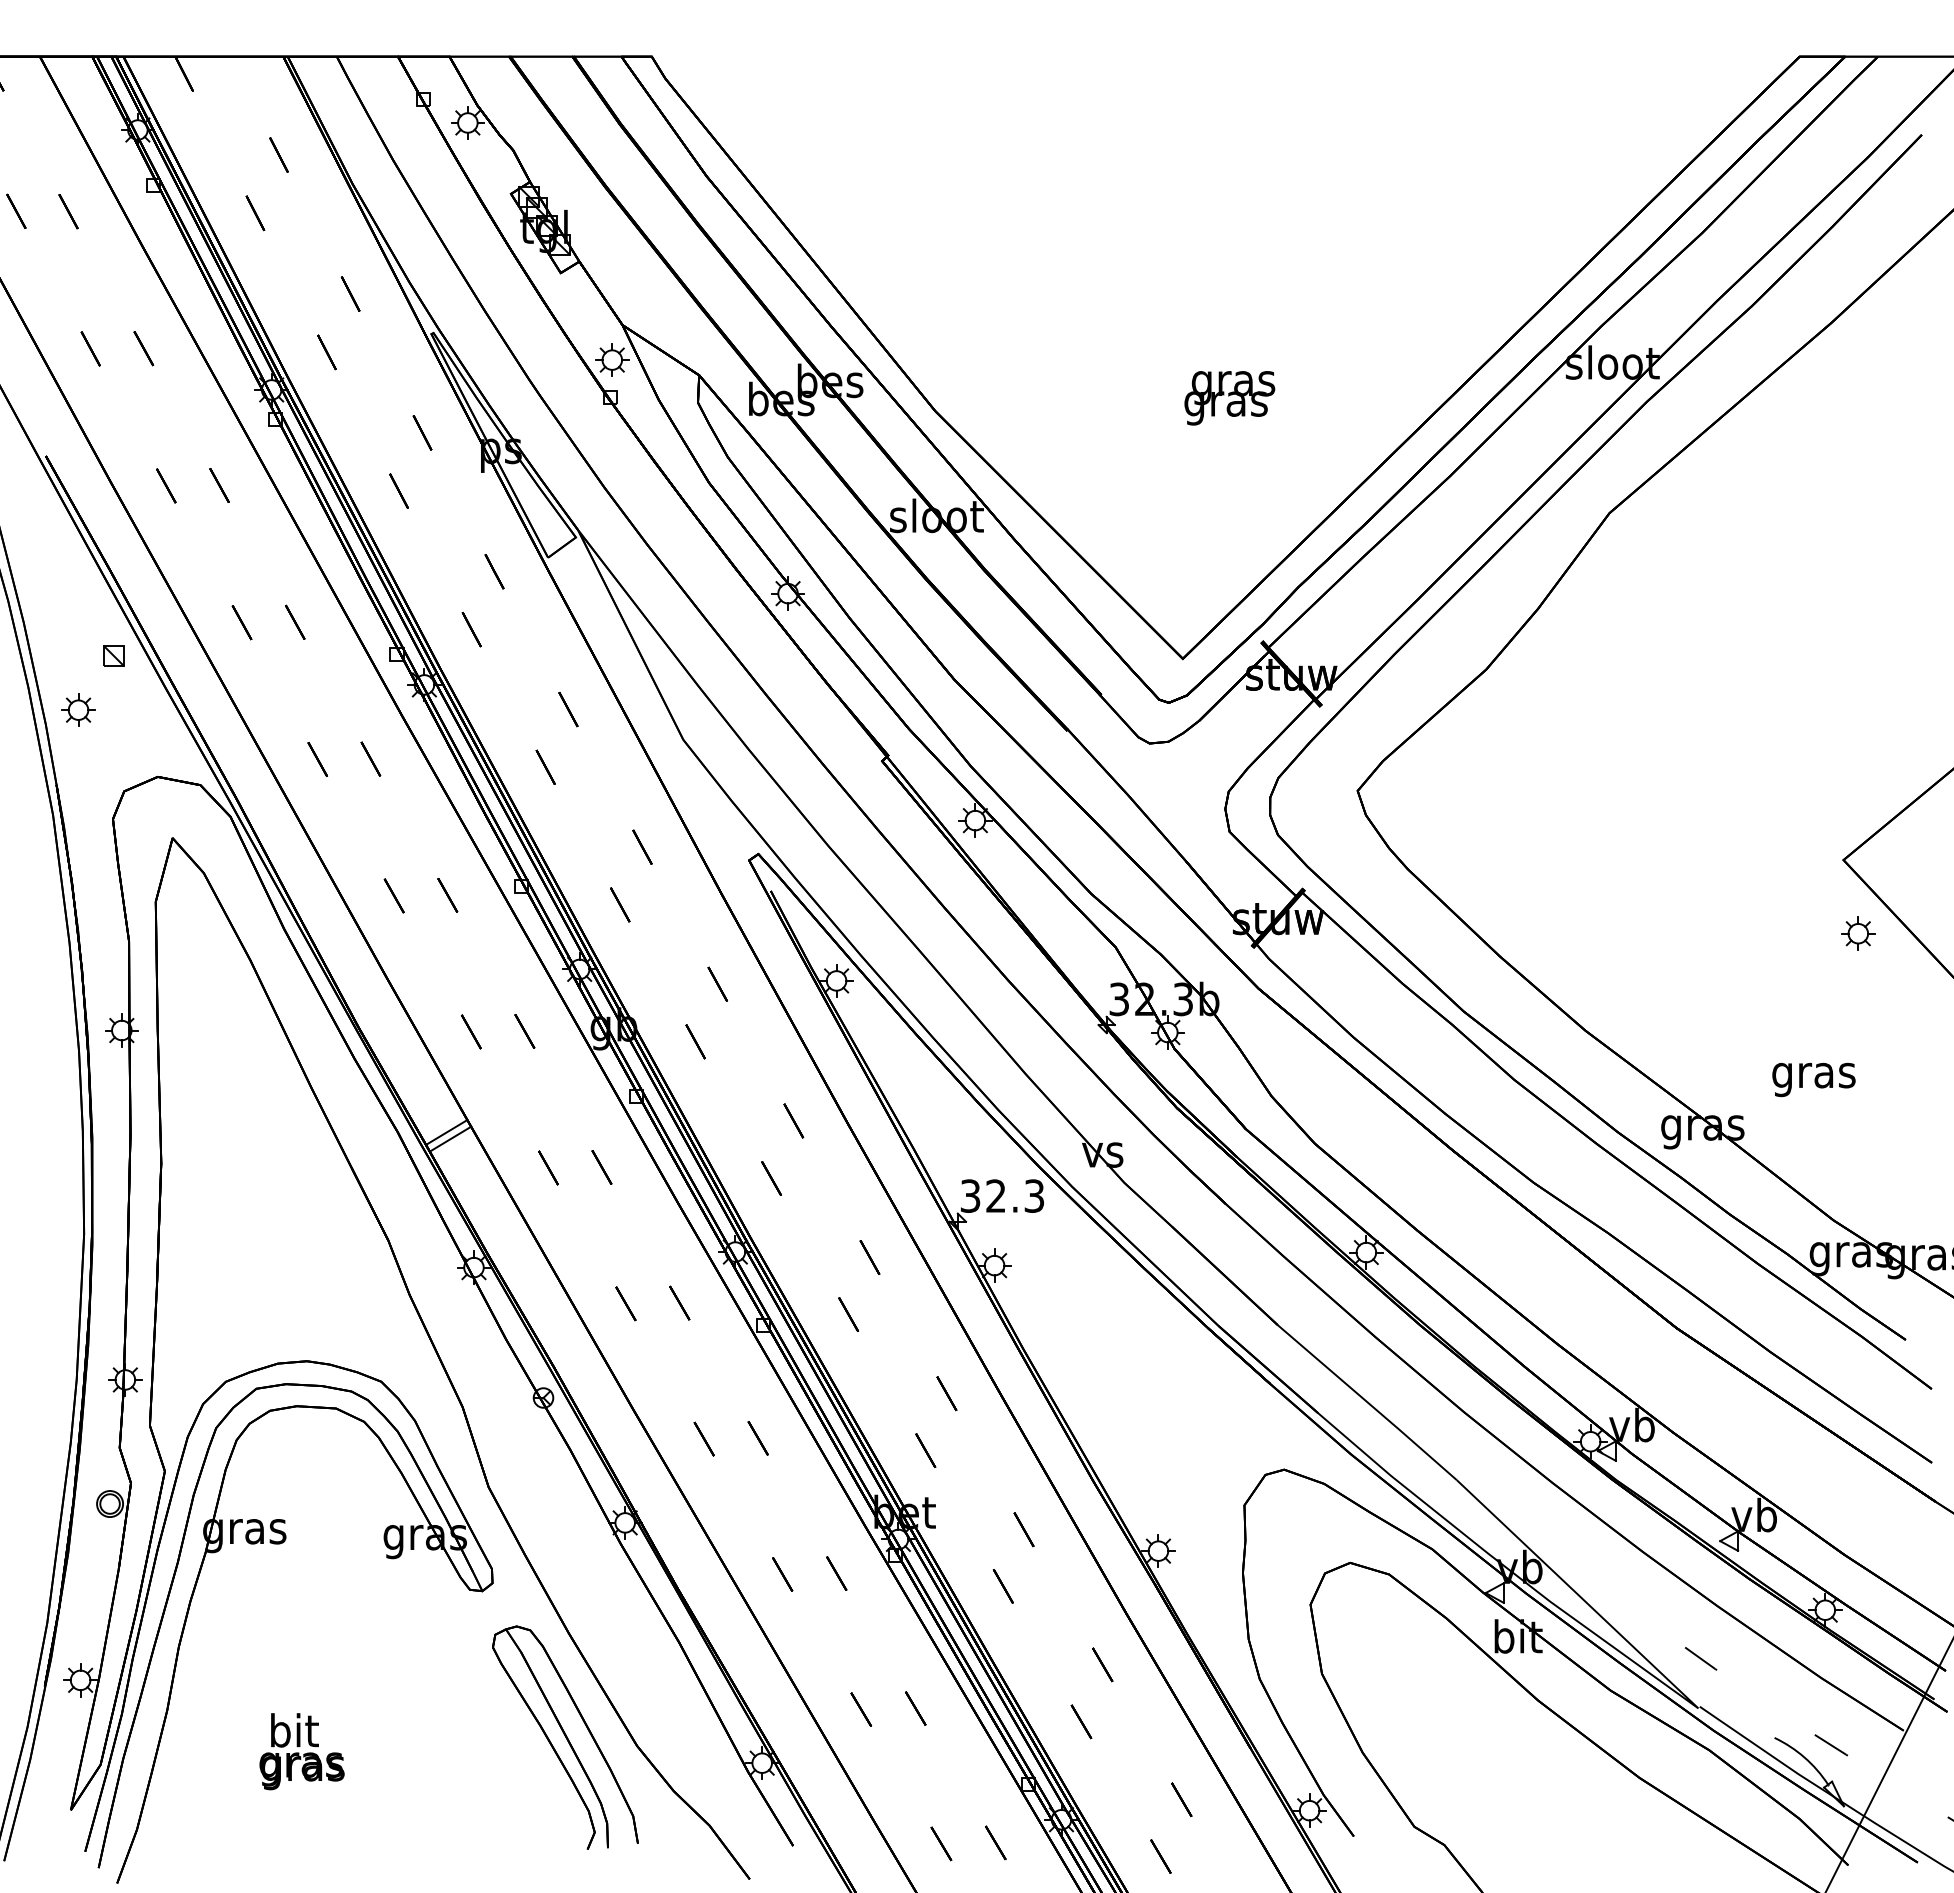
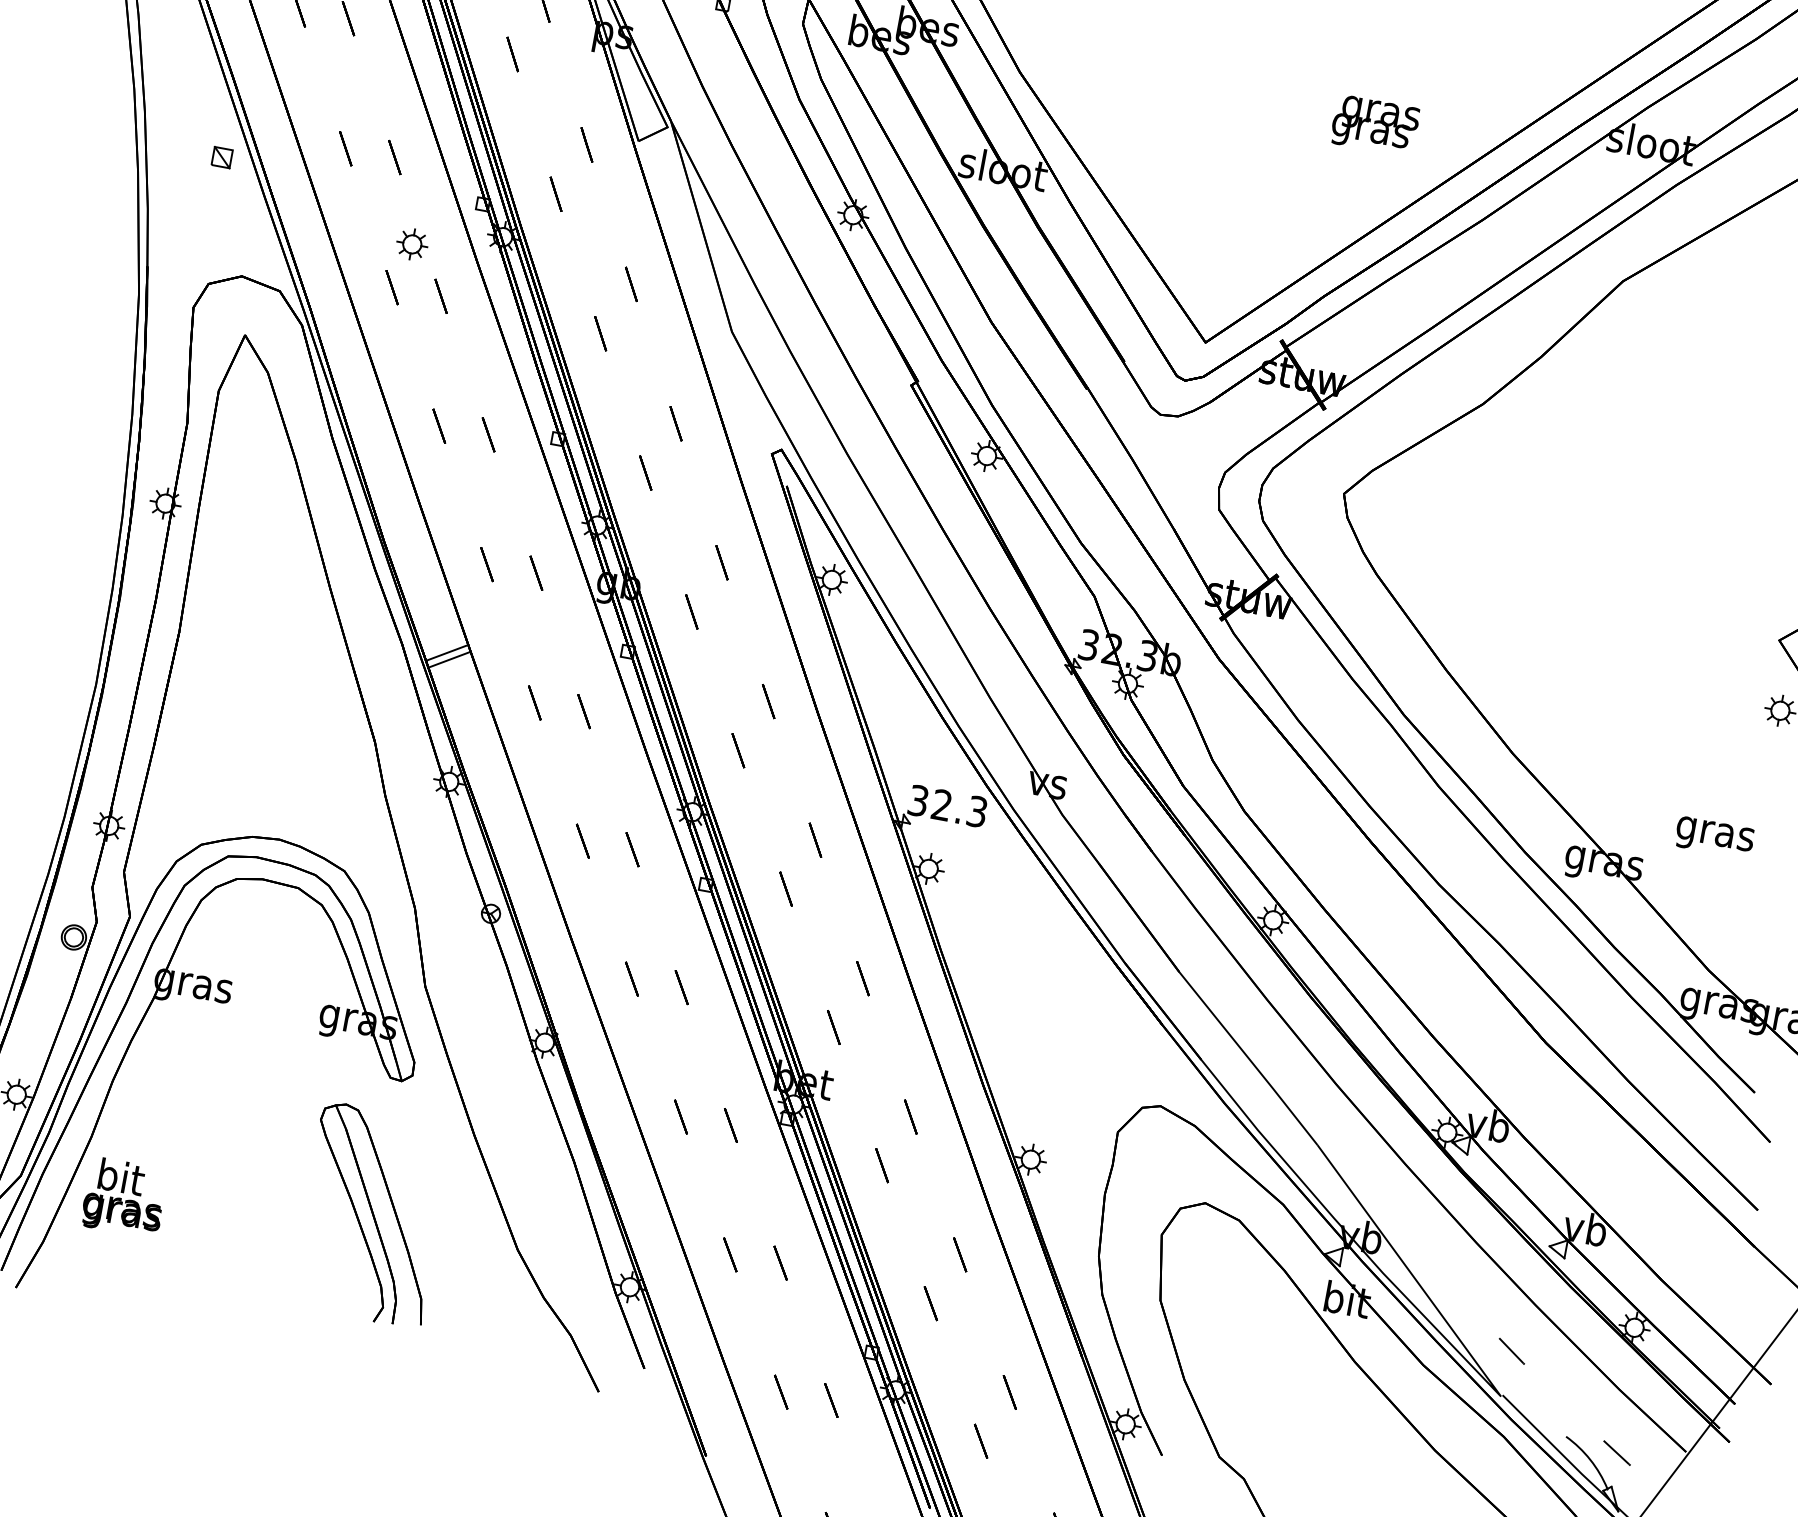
text: (1229, 398) -> (1374, 126), moved
part: (78, 709) -> (412, 243), moved
part: (565, 1737) -> (372, 1215), moved
text: (301, 1751) -> (124, 1197), moved

